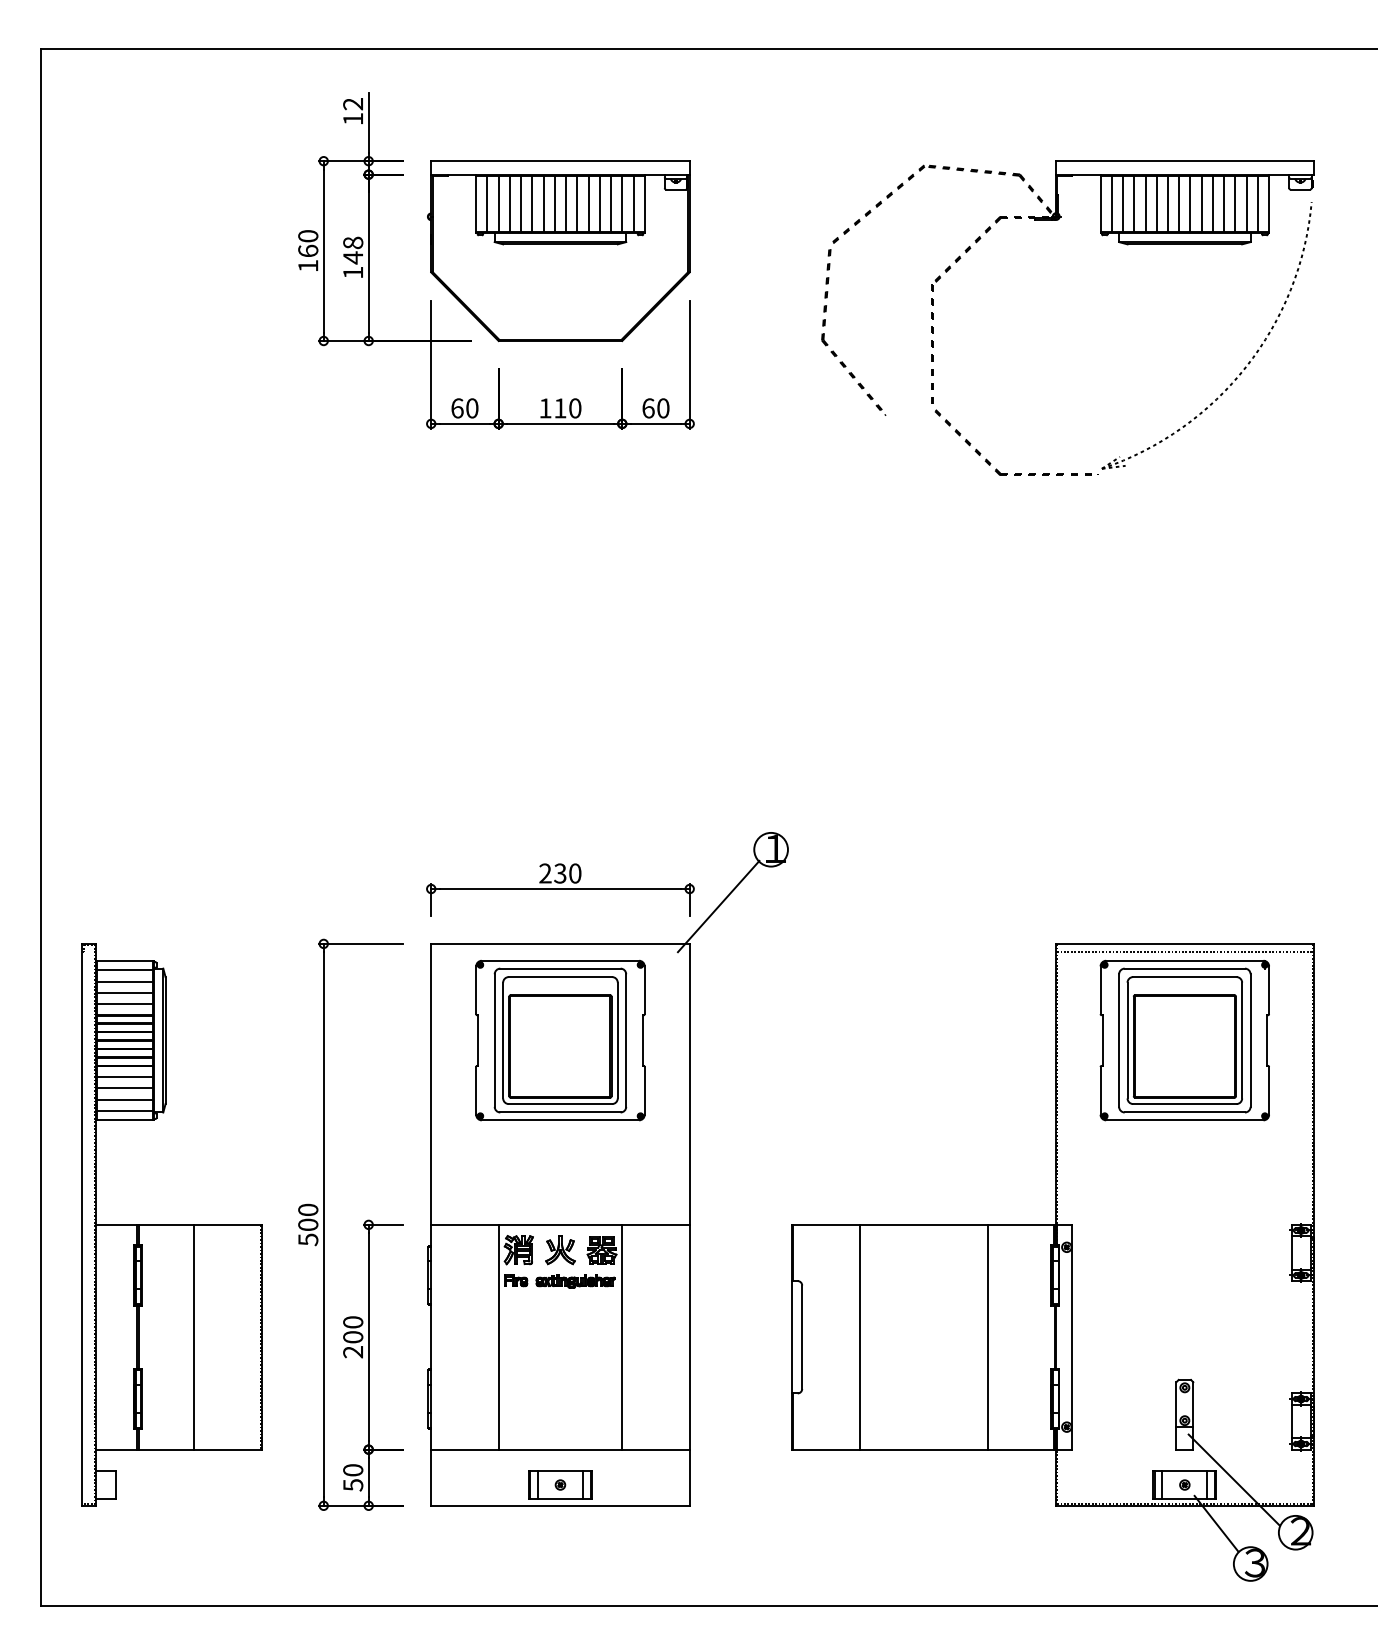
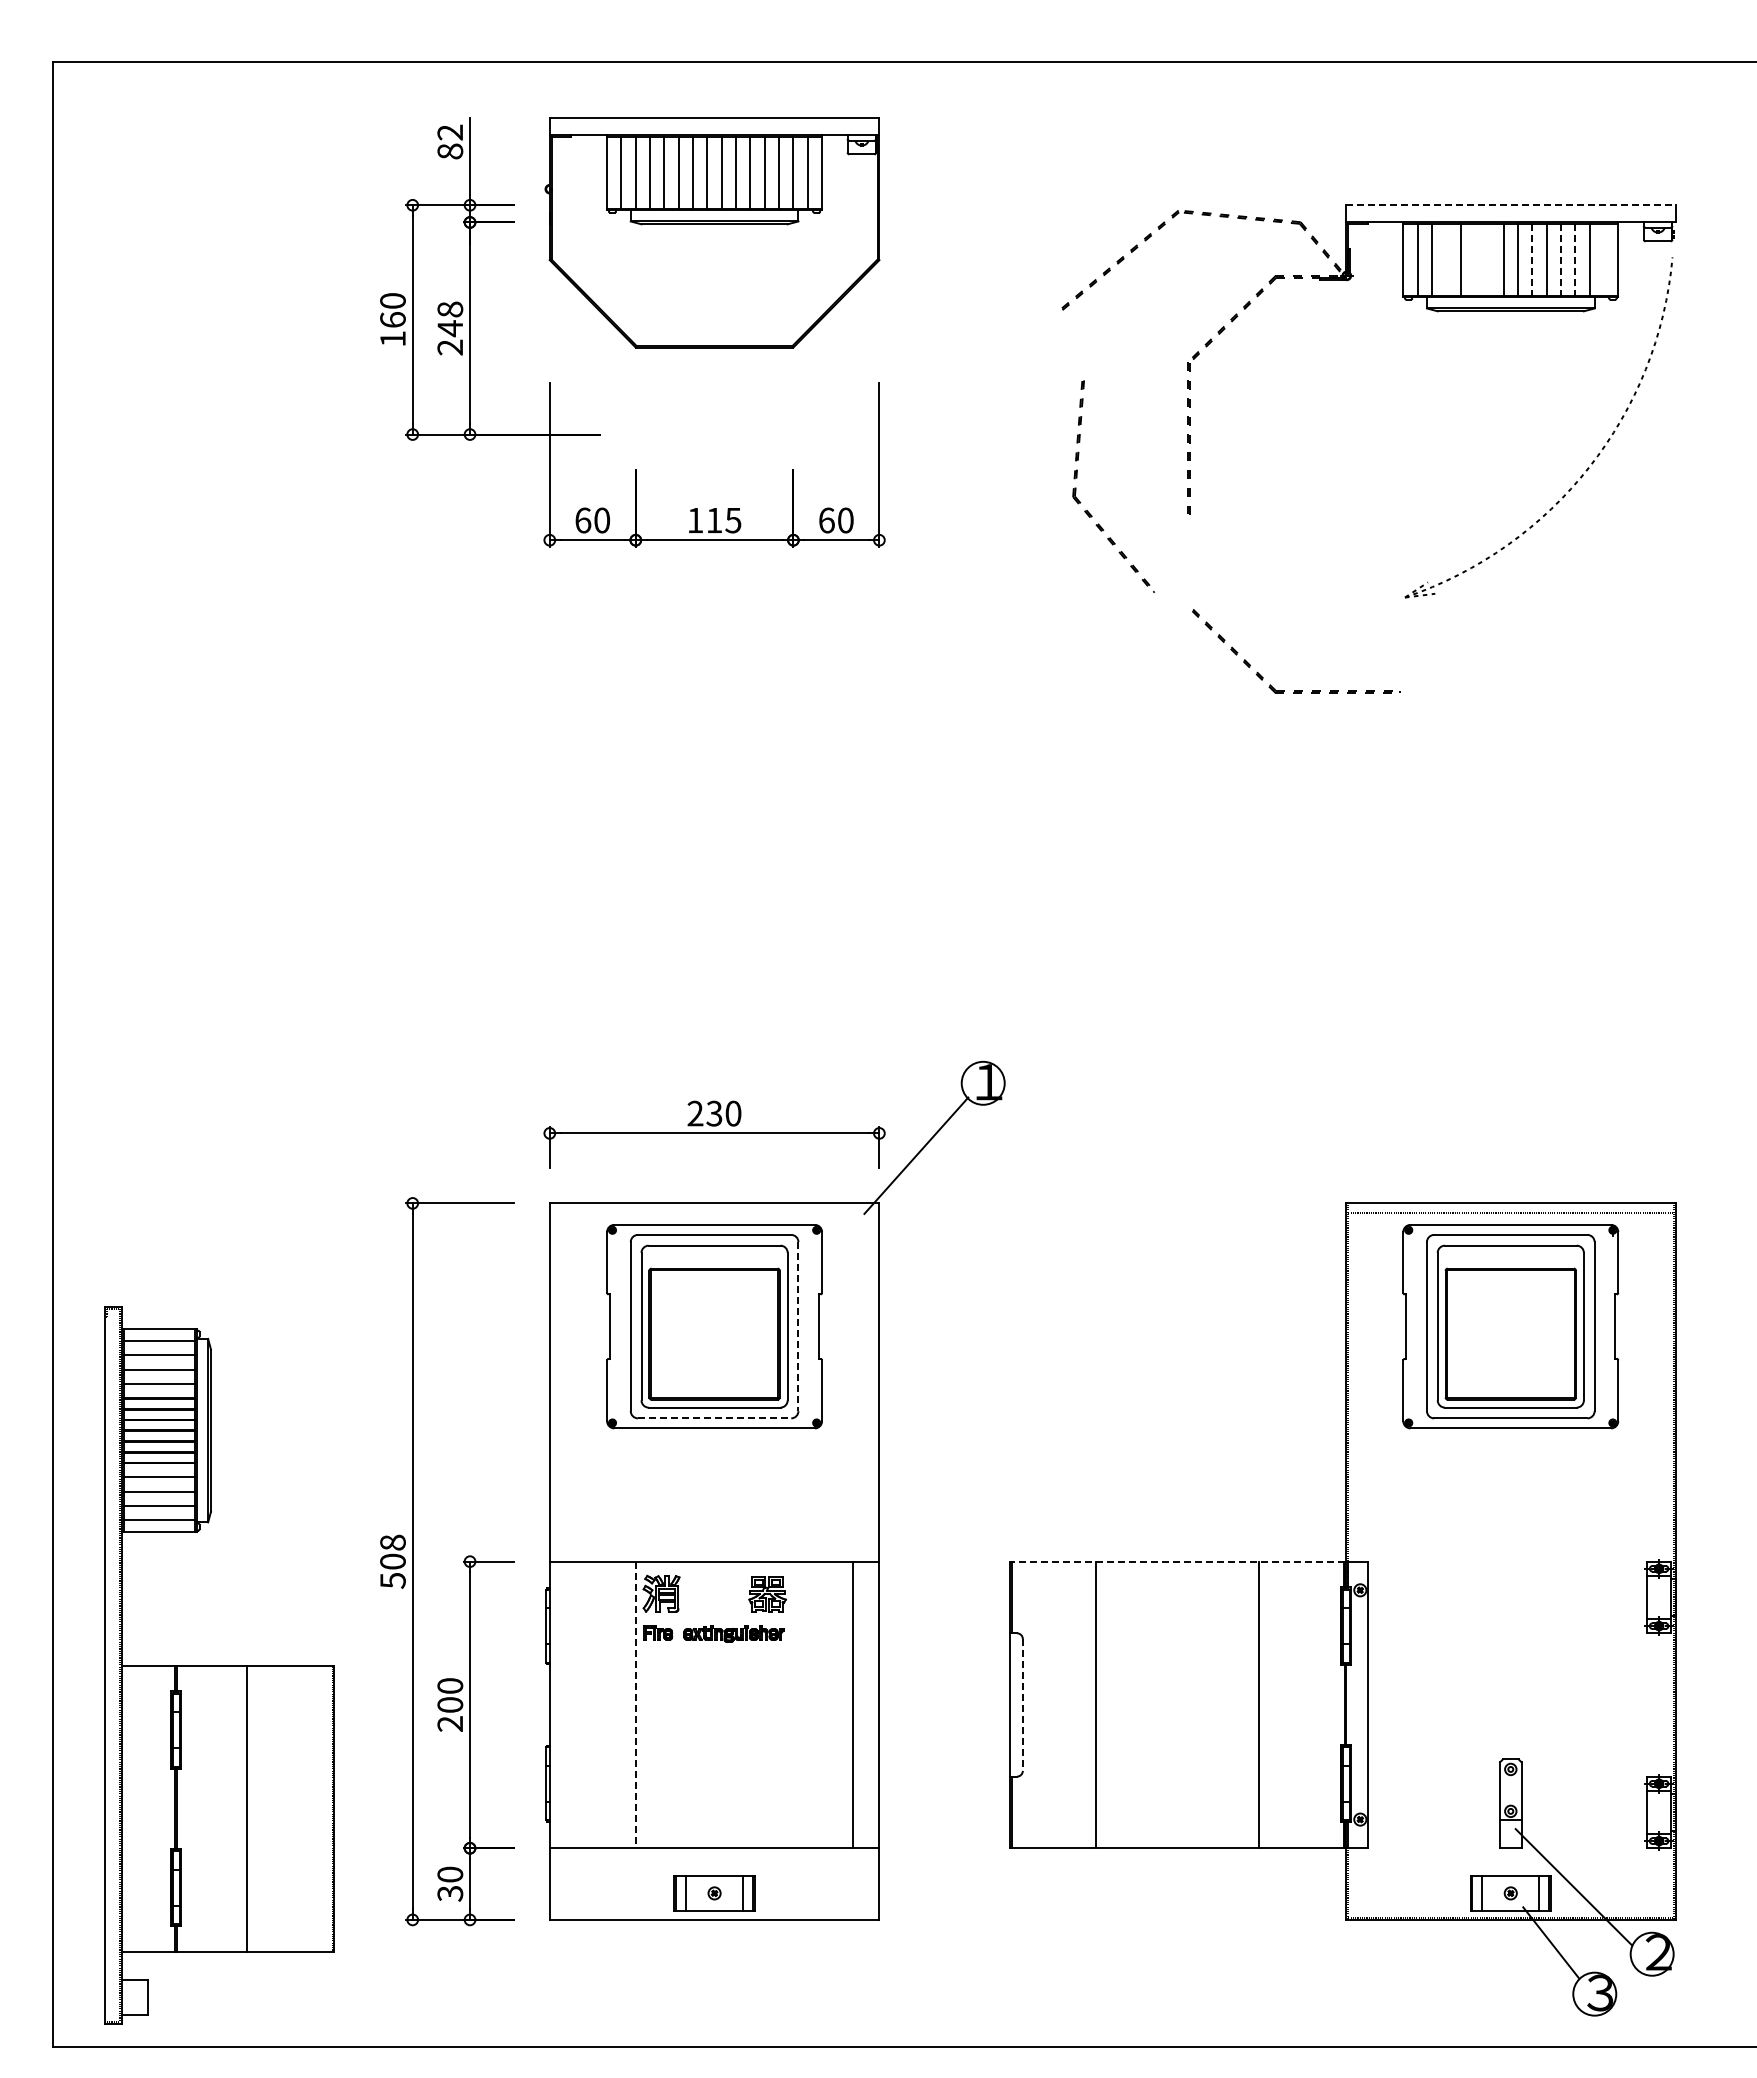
text: (353, 119) -> (450, 151), 12 -> 82
line: (1184, 161) -> (1510, 205), solid -> dashed
line: (1134, 203) -> (1446, 259), removed
line: (1156, 203) -> (1474, 259), removed
line: (1168, 203) -> (1489, 259), removed
line: (1201, 203) -> (1532, 259), solid -> dashed
line: (1223, 203) -> (1560, 259), solid -> dashed
line: (1235, 203) -> (1575, 259), solid -> dashed
line: (1257, 203) -> (1603, 259), removed
part: (558, 250) -> (712, 232), moved
text: (352, 272) -> (449, 347), 148 -> 248
part: (833, 350) -> (1087, 509), moved
text: (575, 408) -> (733, 520), 110 -> 115
part: (1016, 473) -> (1296, 690), moved
line: (626, 1040) -> (798, 1326), solid -> dashed
line: (560, 1112) -> (714, 1418), solid -> dashed
text: (308, 1209) -> (393, 1542), 500 -> 508
part: (172, 1224) -> (219, 1665), moved
line: (923, 1224) -> (1177, 1561), solid -> dashed
part: (560, 1249) -> (714, 1593), removed
line: (622, 1336) -> (853, 1704), moved
line: (801, 1336) -> (1022, 1704), solid -> dashed
line: (498, 1337) -> (635, 1705), solid -> dashed
text: (352, 1485) -> (449, 1893), 50 -> 30

